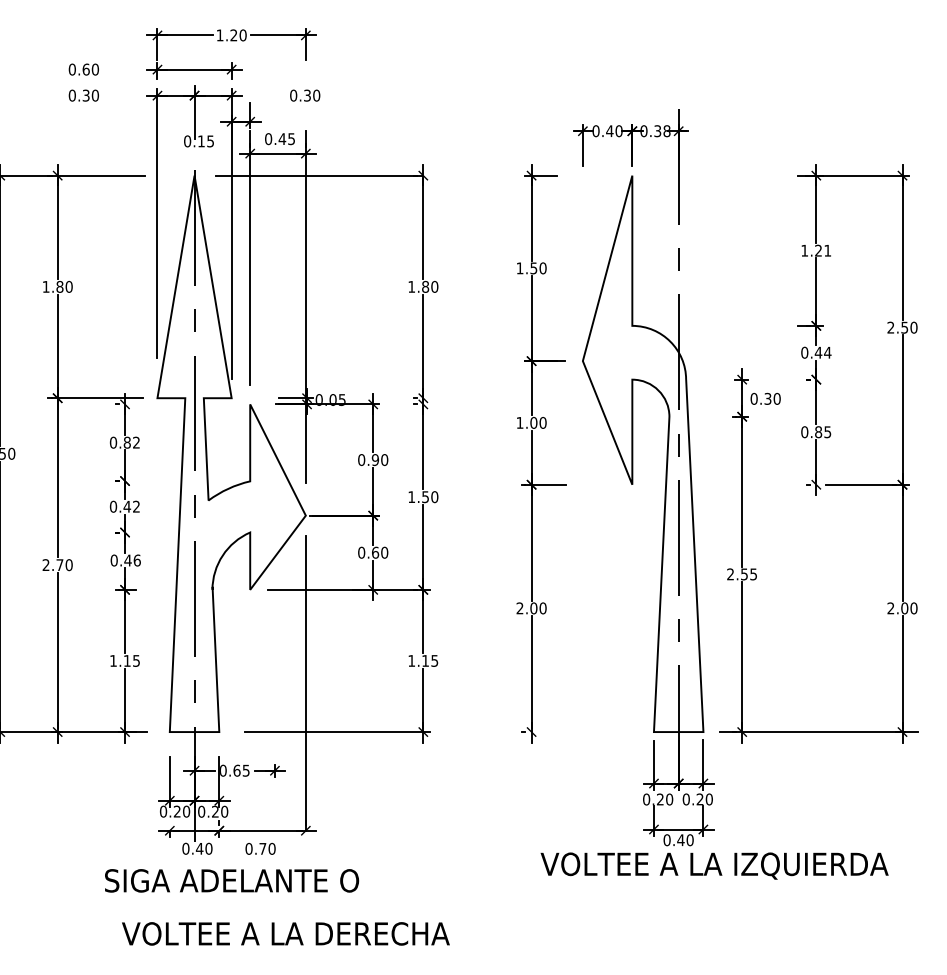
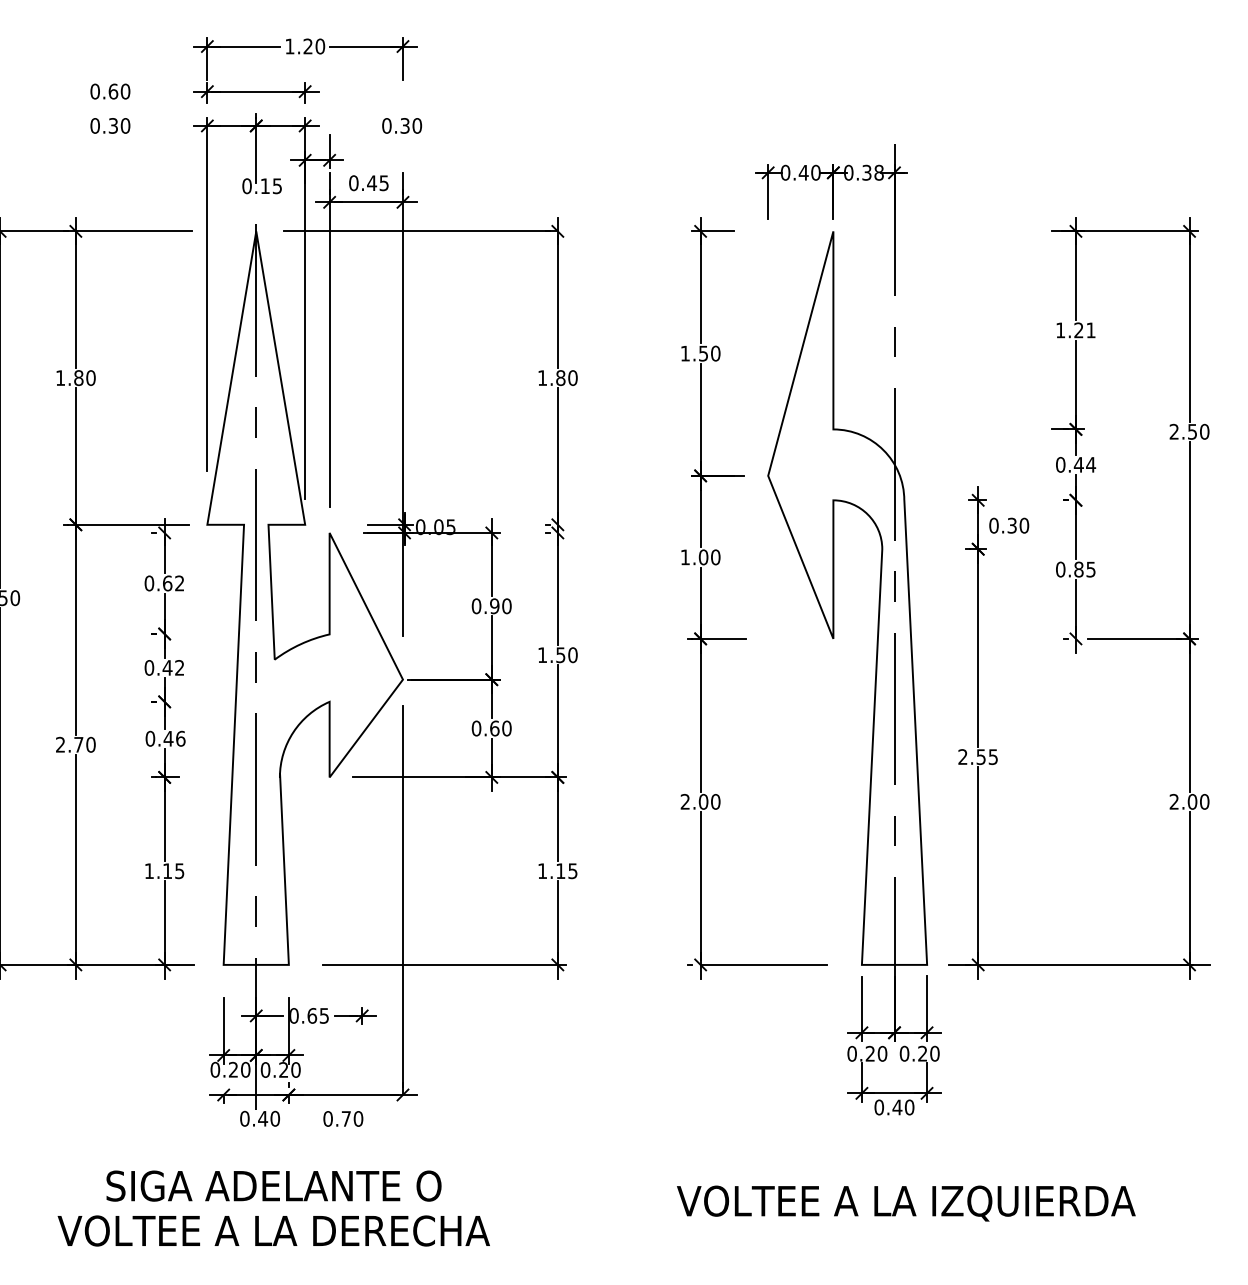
text: (126, 442) -> (166, 583), 0.82 -> 0.62
line: (579, 732) -> (763, 965), added
text: (714, 865) -> (906, 1202), moved
text: (232, 880) -> (274, 1185), moved
text: (285, 933) -> (273, 1230), moved

